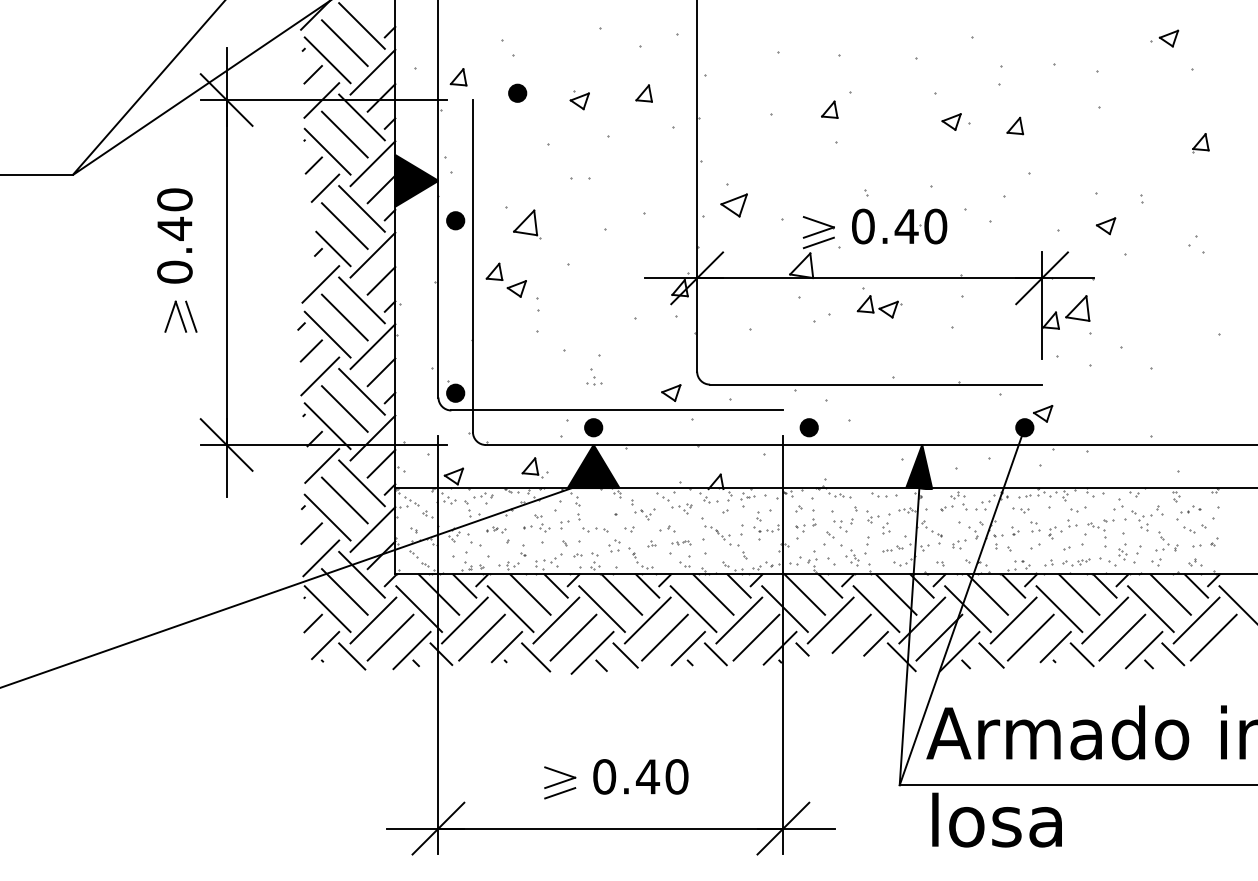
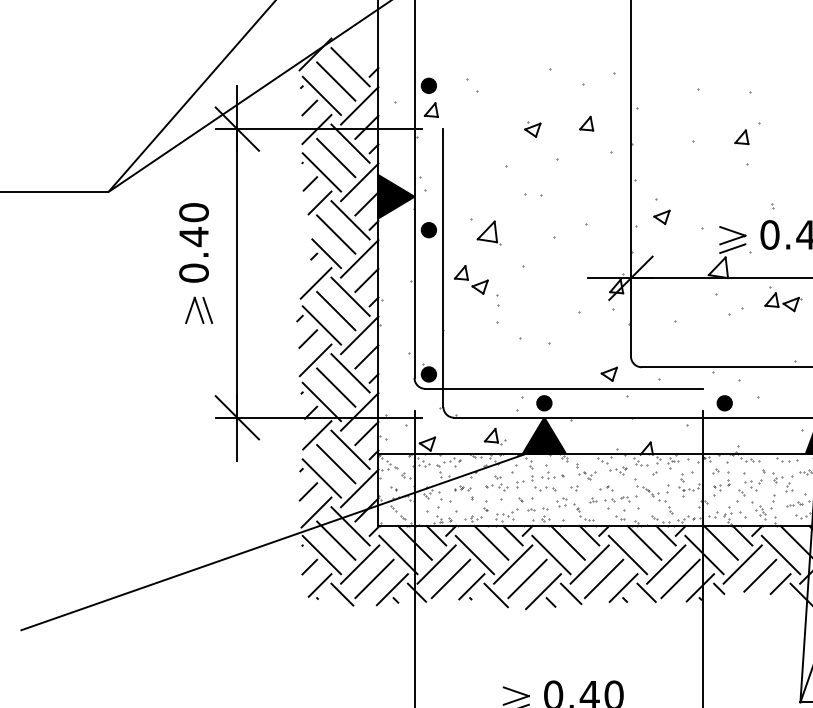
part: (517, 92) -> (428, 85), moved
part: (734, 205) -> (662, 217), size x0.71
part: (594, 376) -> (548, 471), moved
part: (680, 542) -> (617, 499), size x1.67

